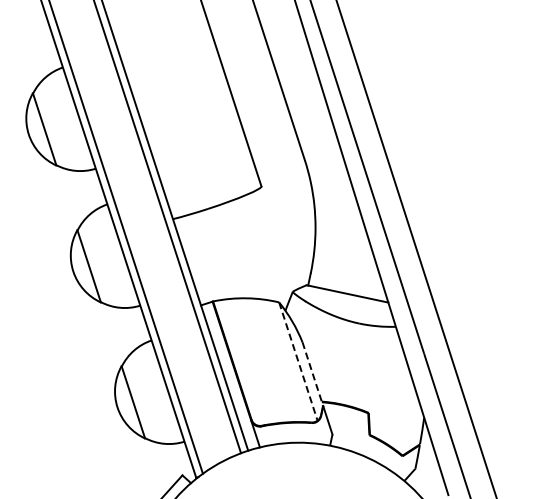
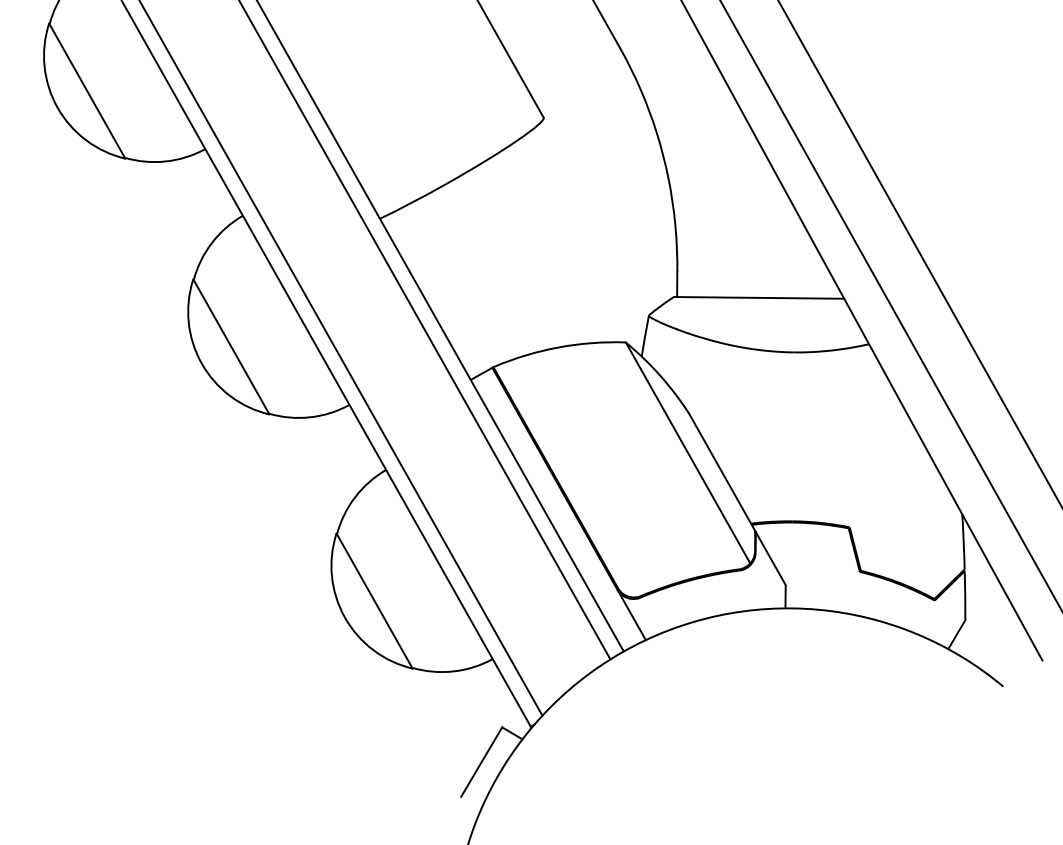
line: (298, 362) -> (688, 454), dashed -> solid
line: (312, 374) -> (721, 473), dashed -> solid

